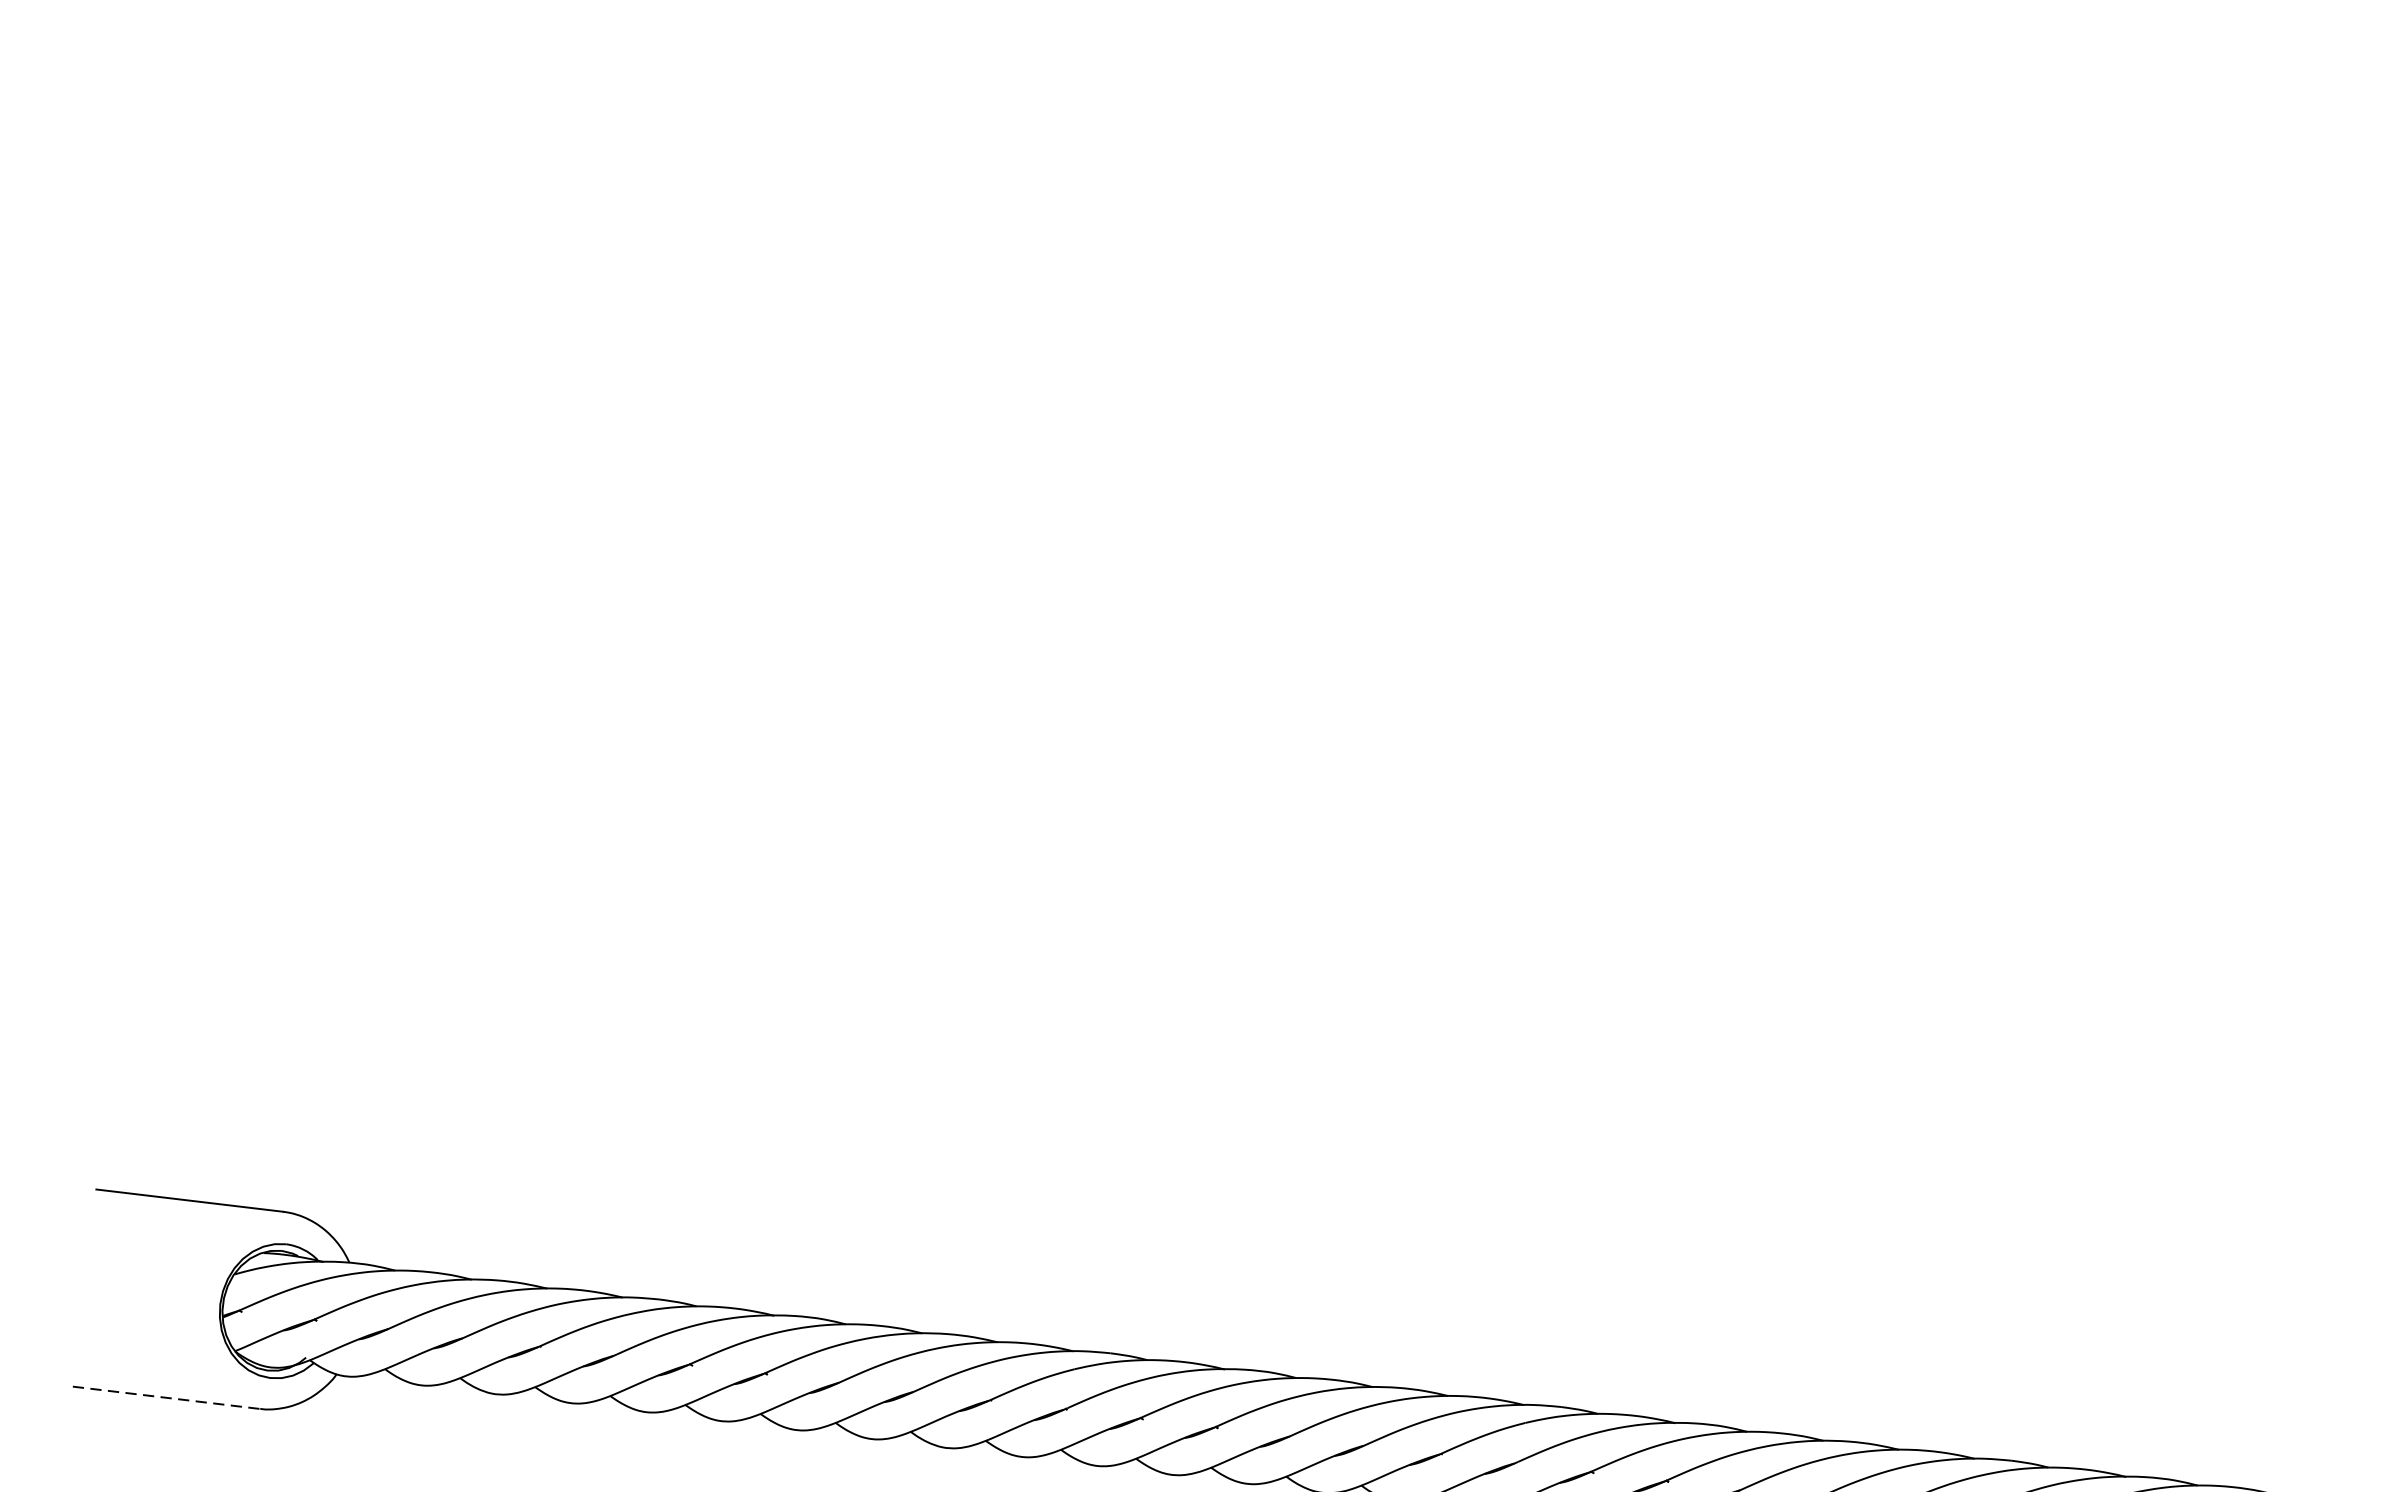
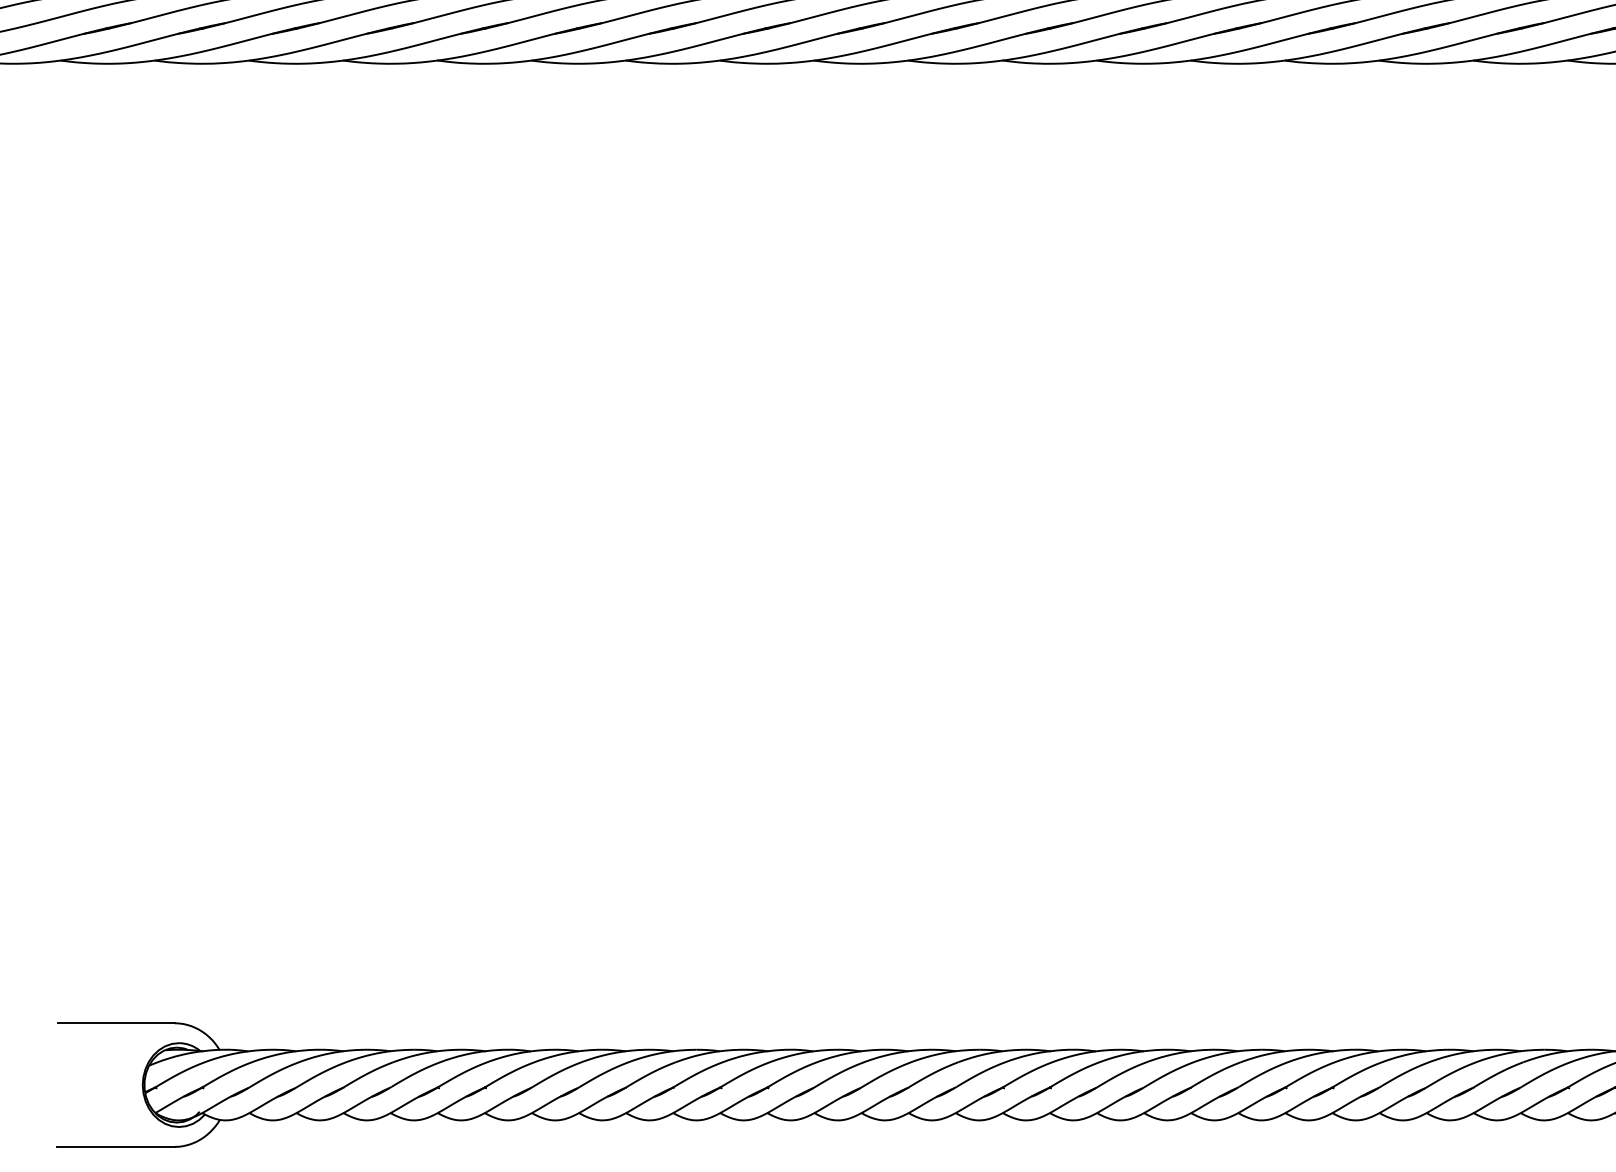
line: (166, 1397) -> (116, 1146), dashed -> solid

